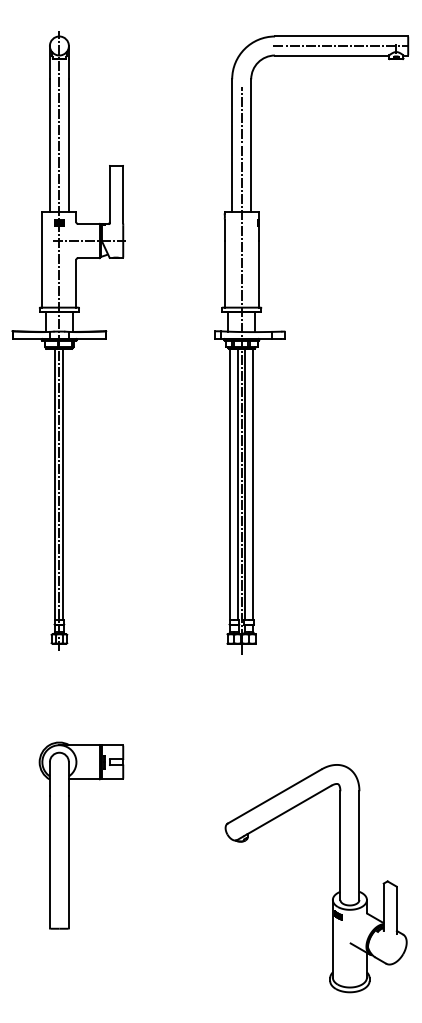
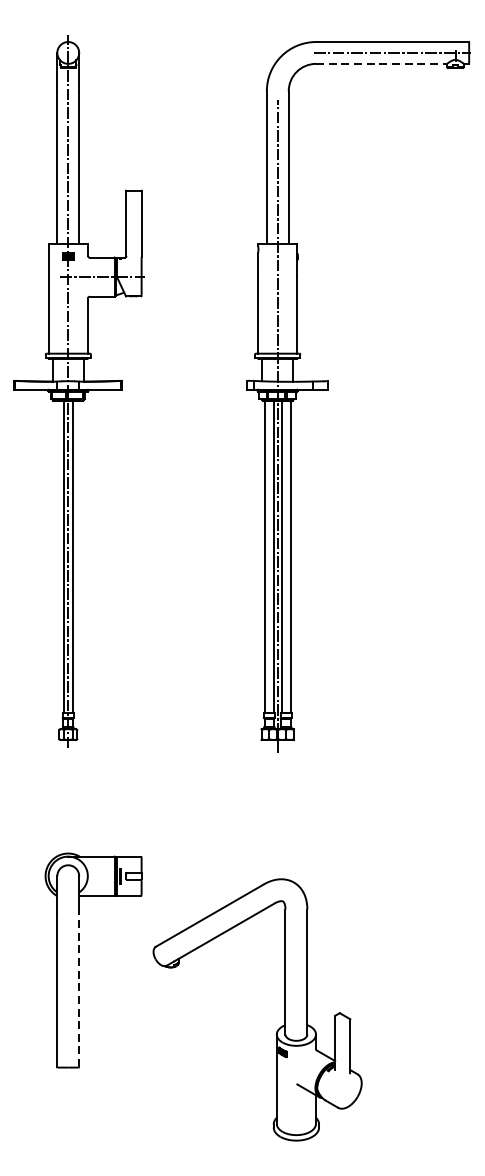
line: (331, 55) -> (381, 63), solid -> dashed
line: (68, 861) -> (78, 990), solid -> dashed
part: (339, 878) -> (284, 1009), moved

